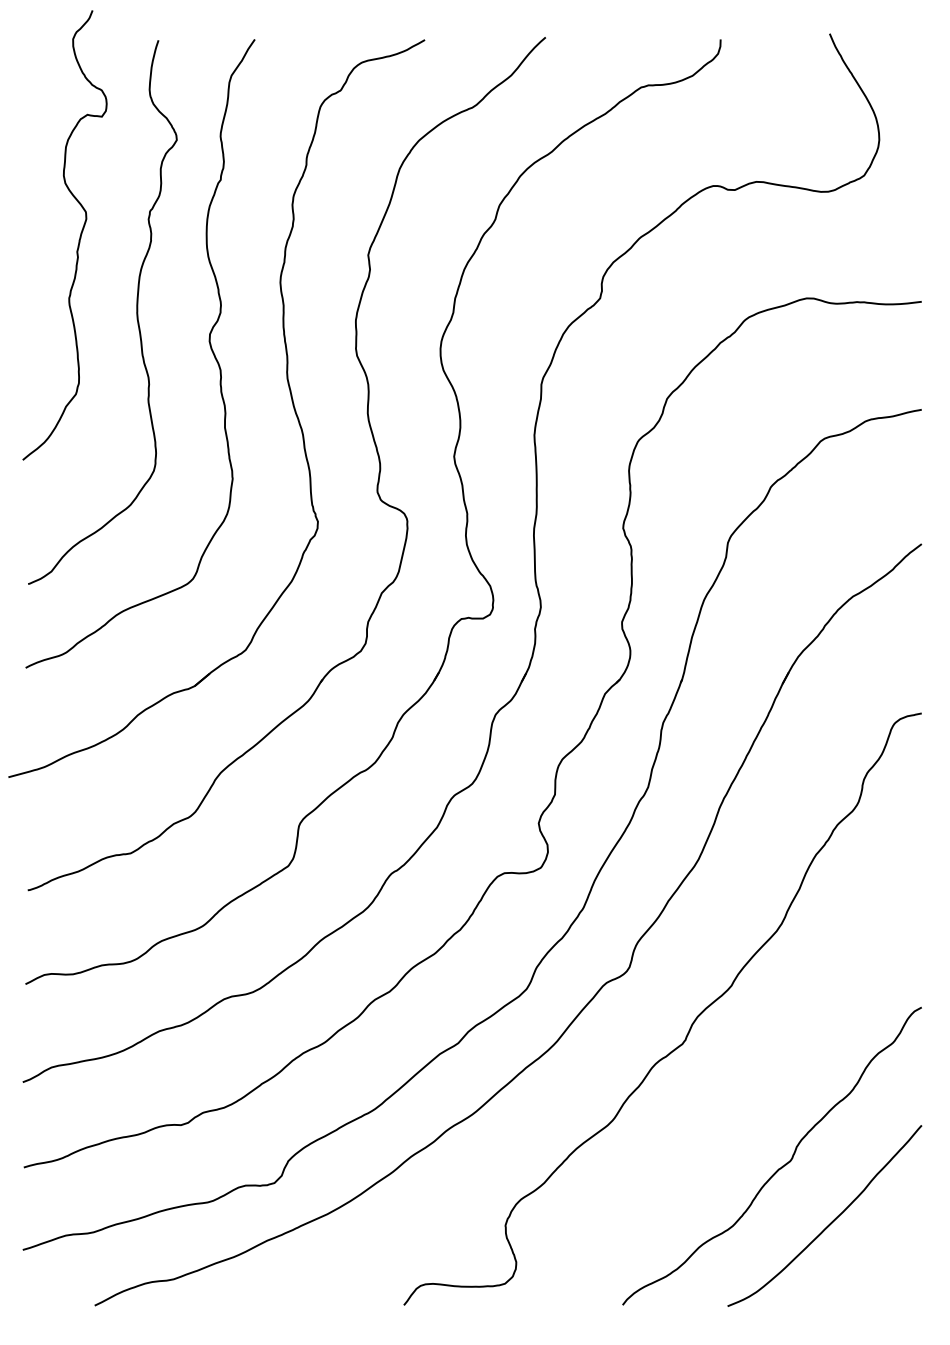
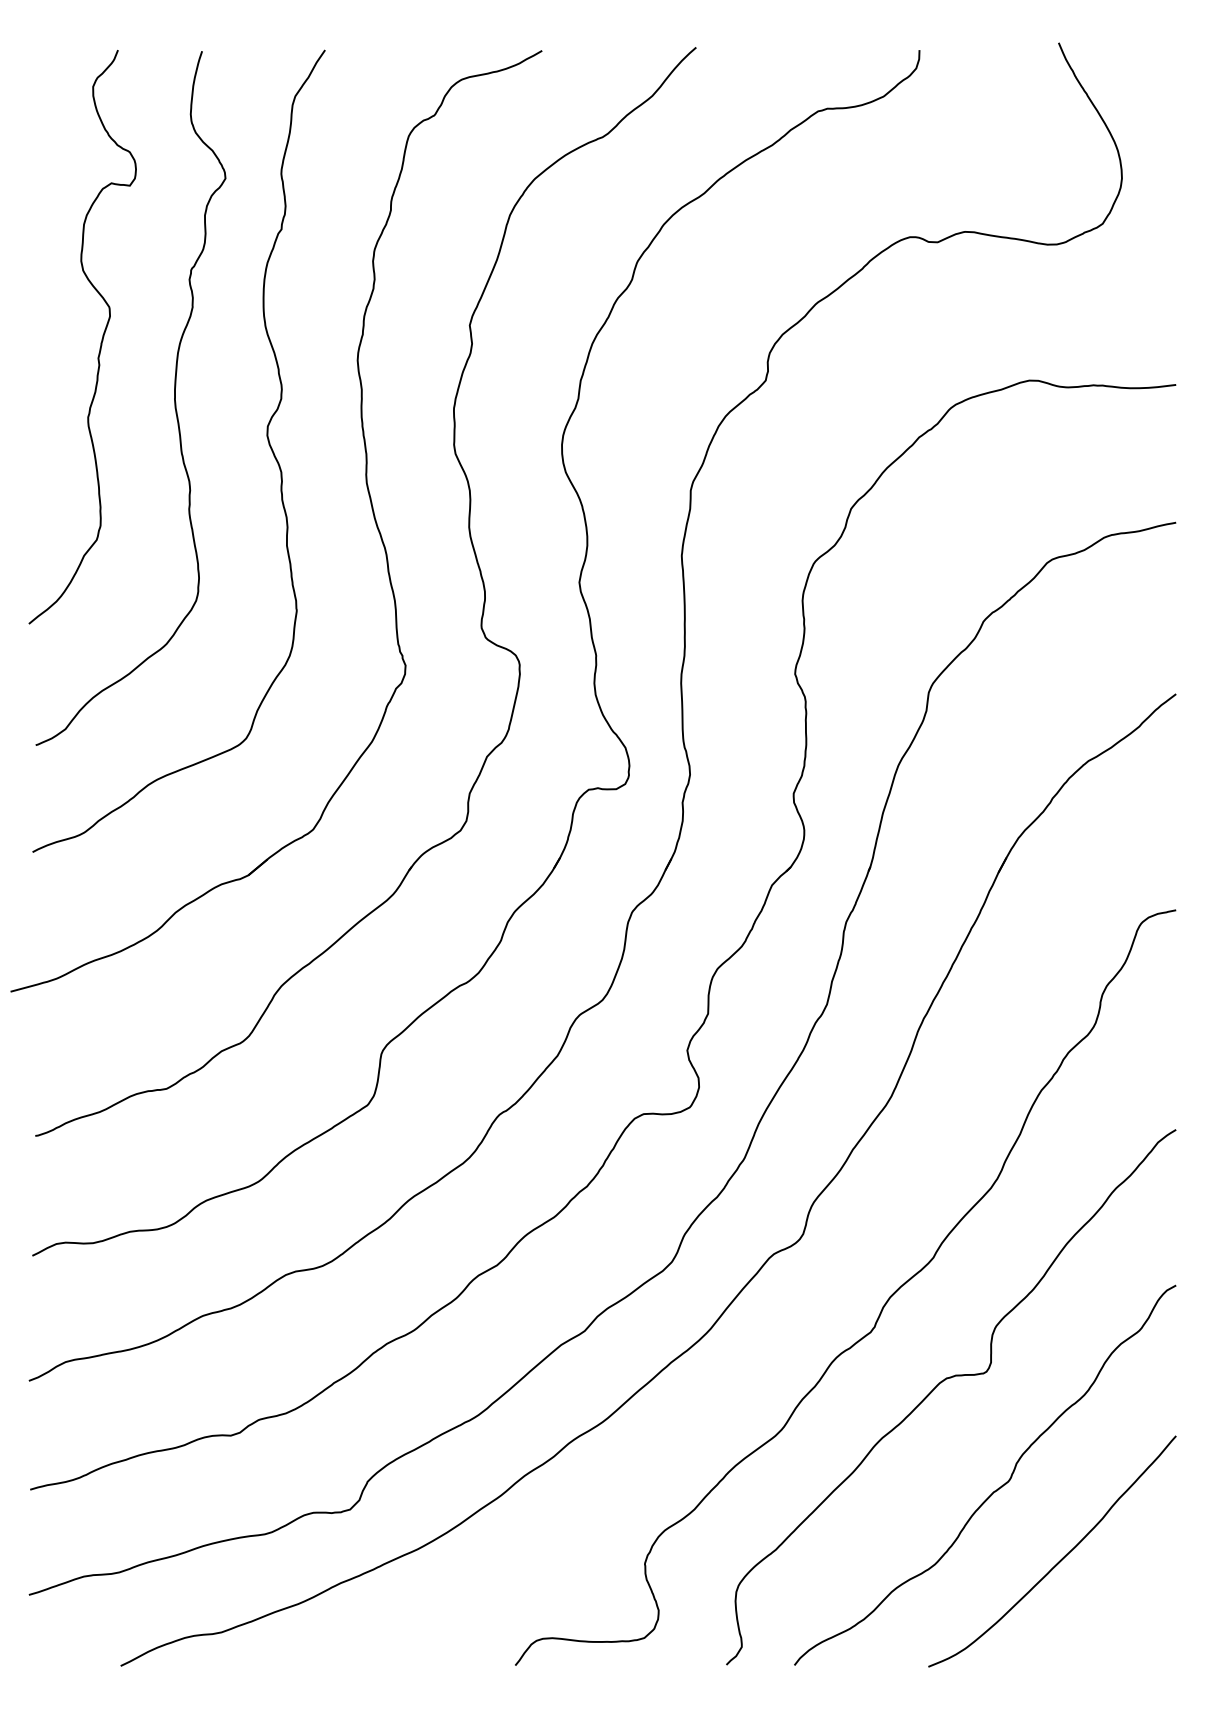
curve: (78, 239) -> (100, 342), moved
curve: (737, 1084) -> (941, 1383), added

